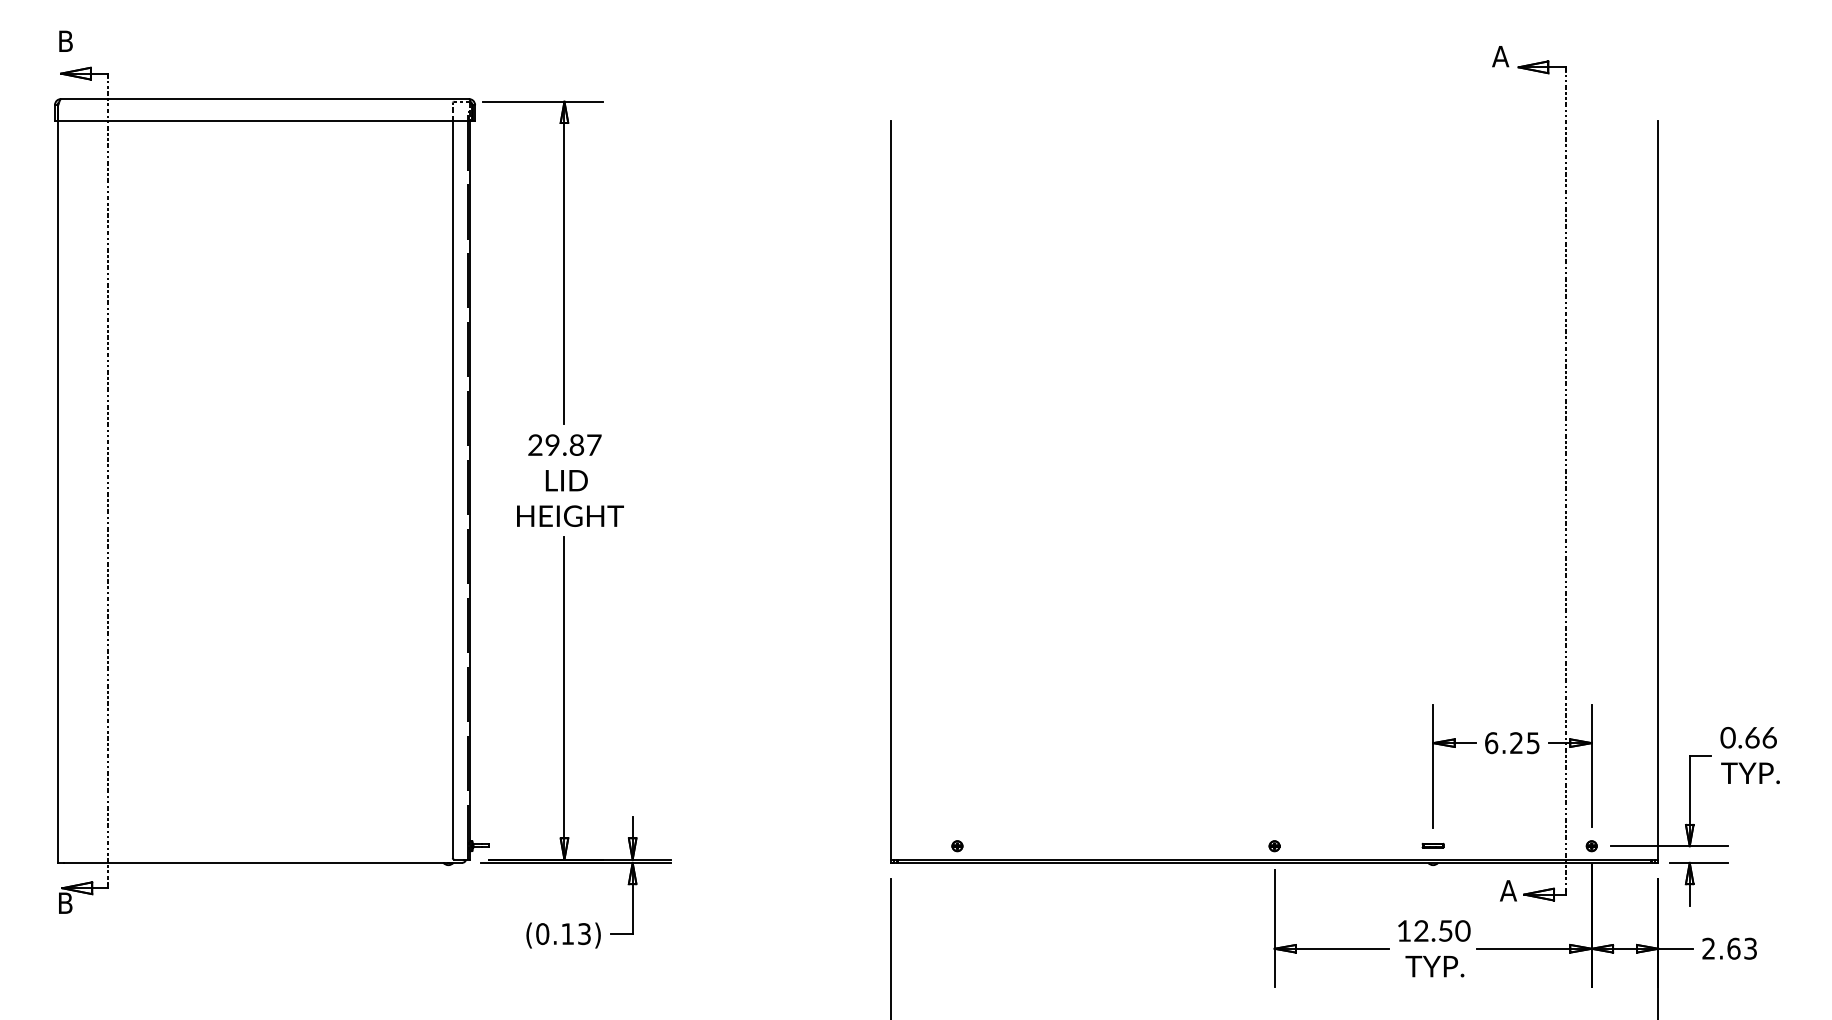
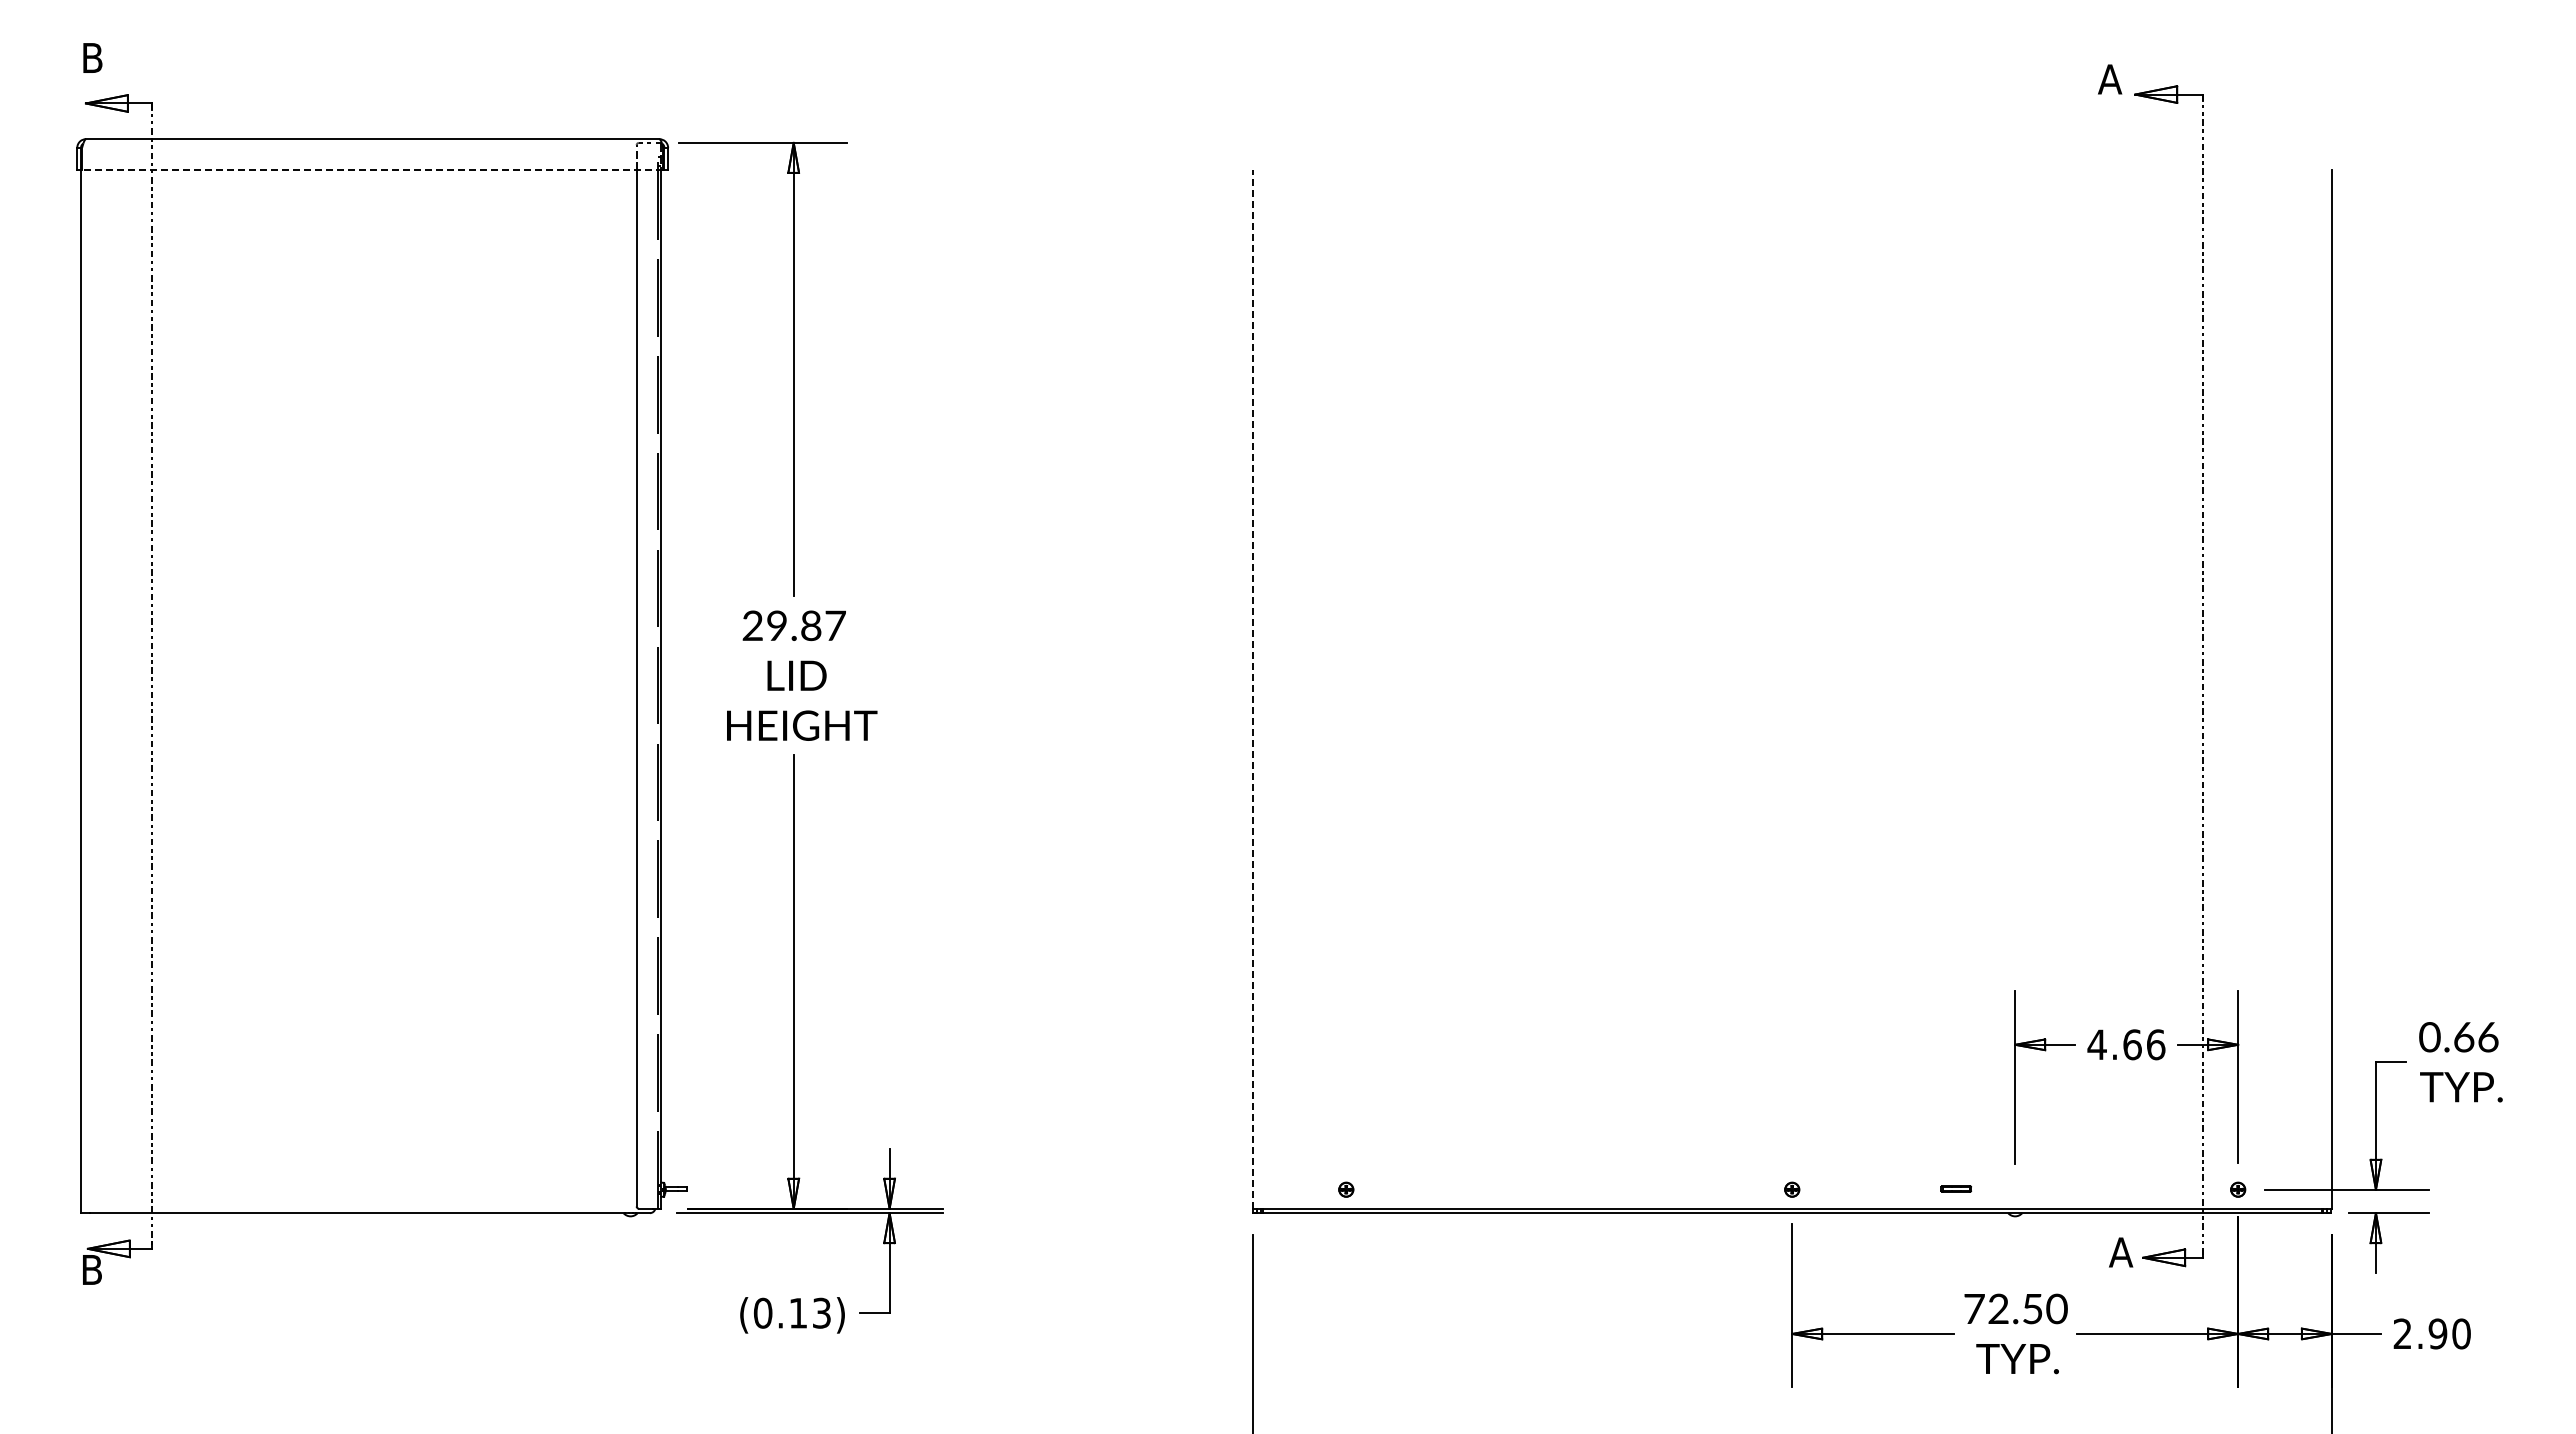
line: (264, 121) -> (372, 170), solid -> dashed
line: (890, 490) -> (1252, 689), solid -> dashed
text: (1512, 742) -> (2126, 1044), 6.25 -> 4.66
part: (1432, 845) -> (1955, 1188), moved
text: (1404, 930) -> (1974, 1308), 12.50 -> 72.50
text: (1742, 948) -> (2449, 1333), 2.63 -> 2.90

